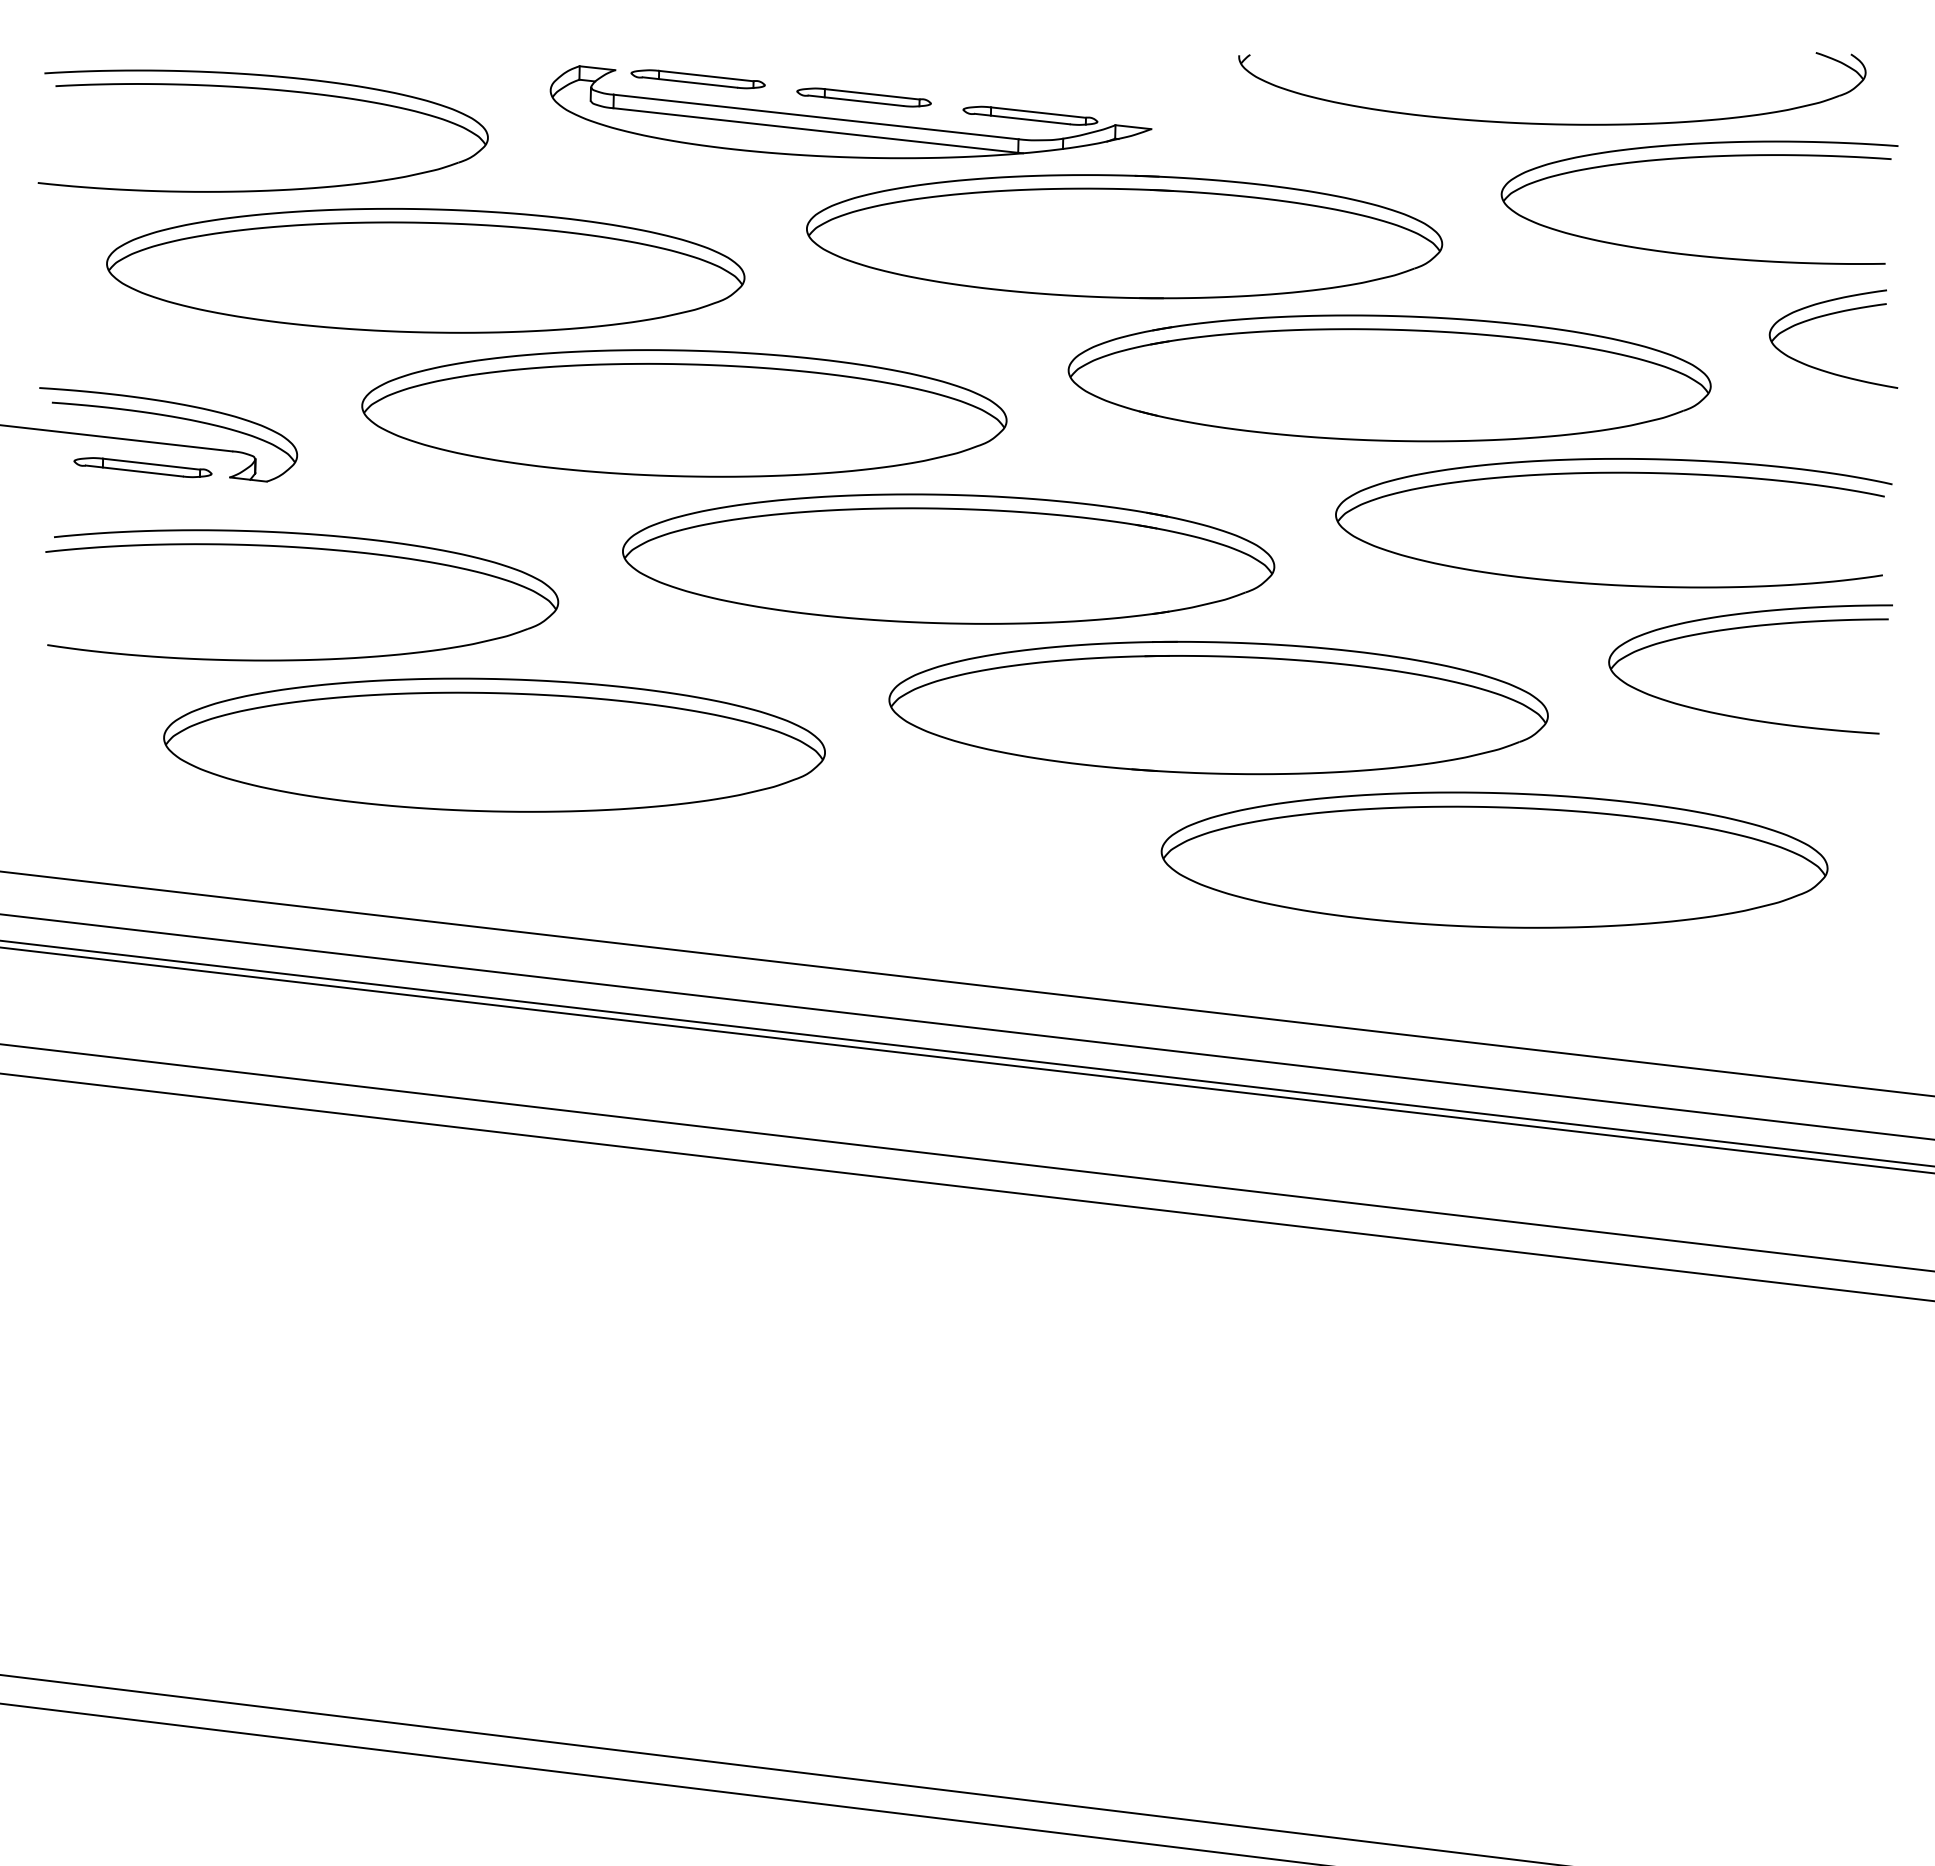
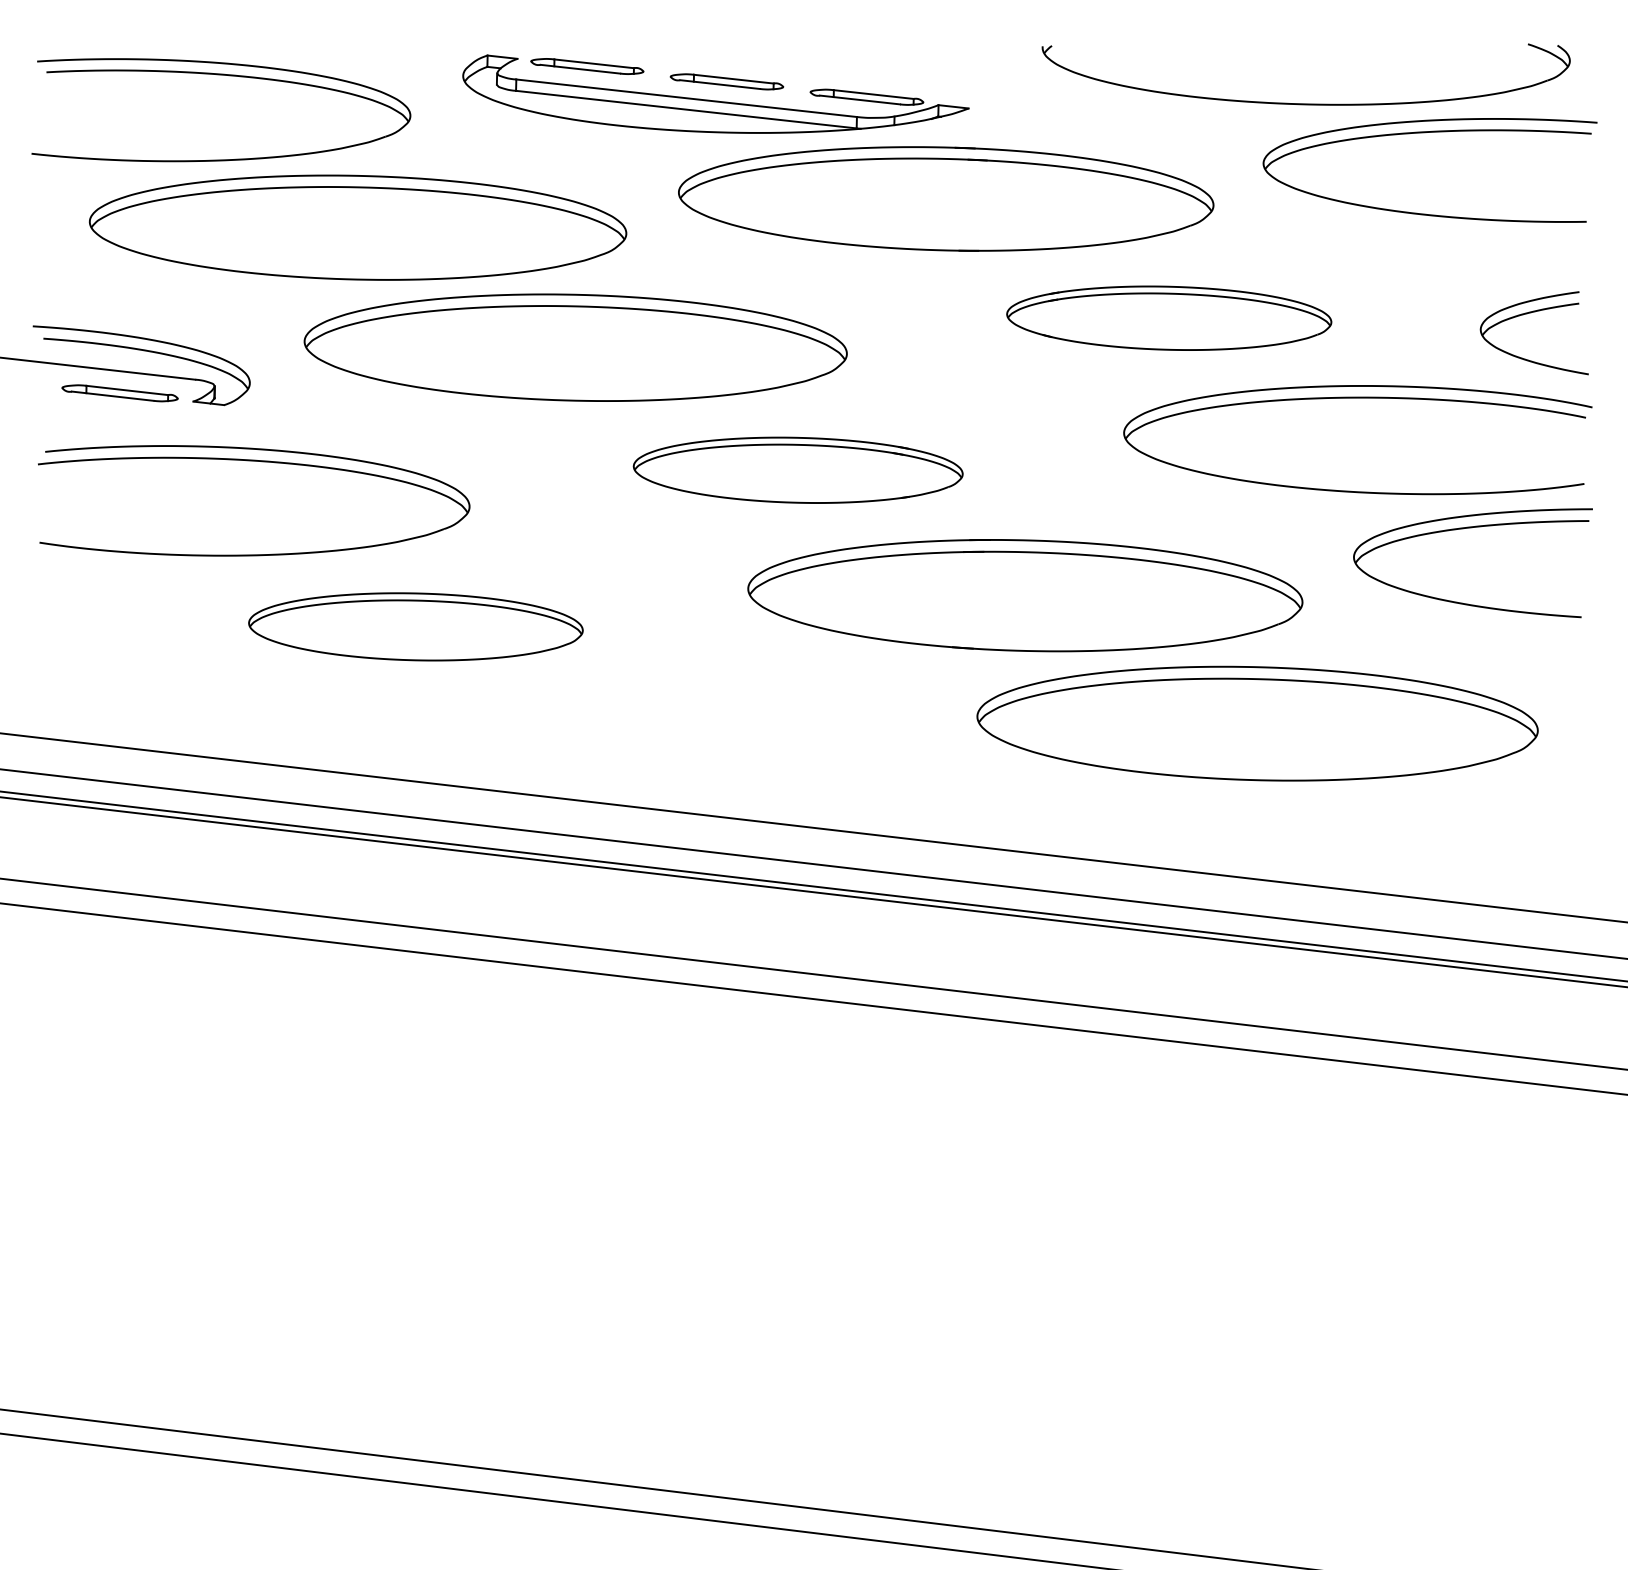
part: (1829, 315) -> (1531, 313), moved
part: (1389, 378) -> (1169, 318), size x0.6
part: (948, 558) -> (798, 469), size x0.6
part: (494, 744) -> (415, 626), size x0.6

